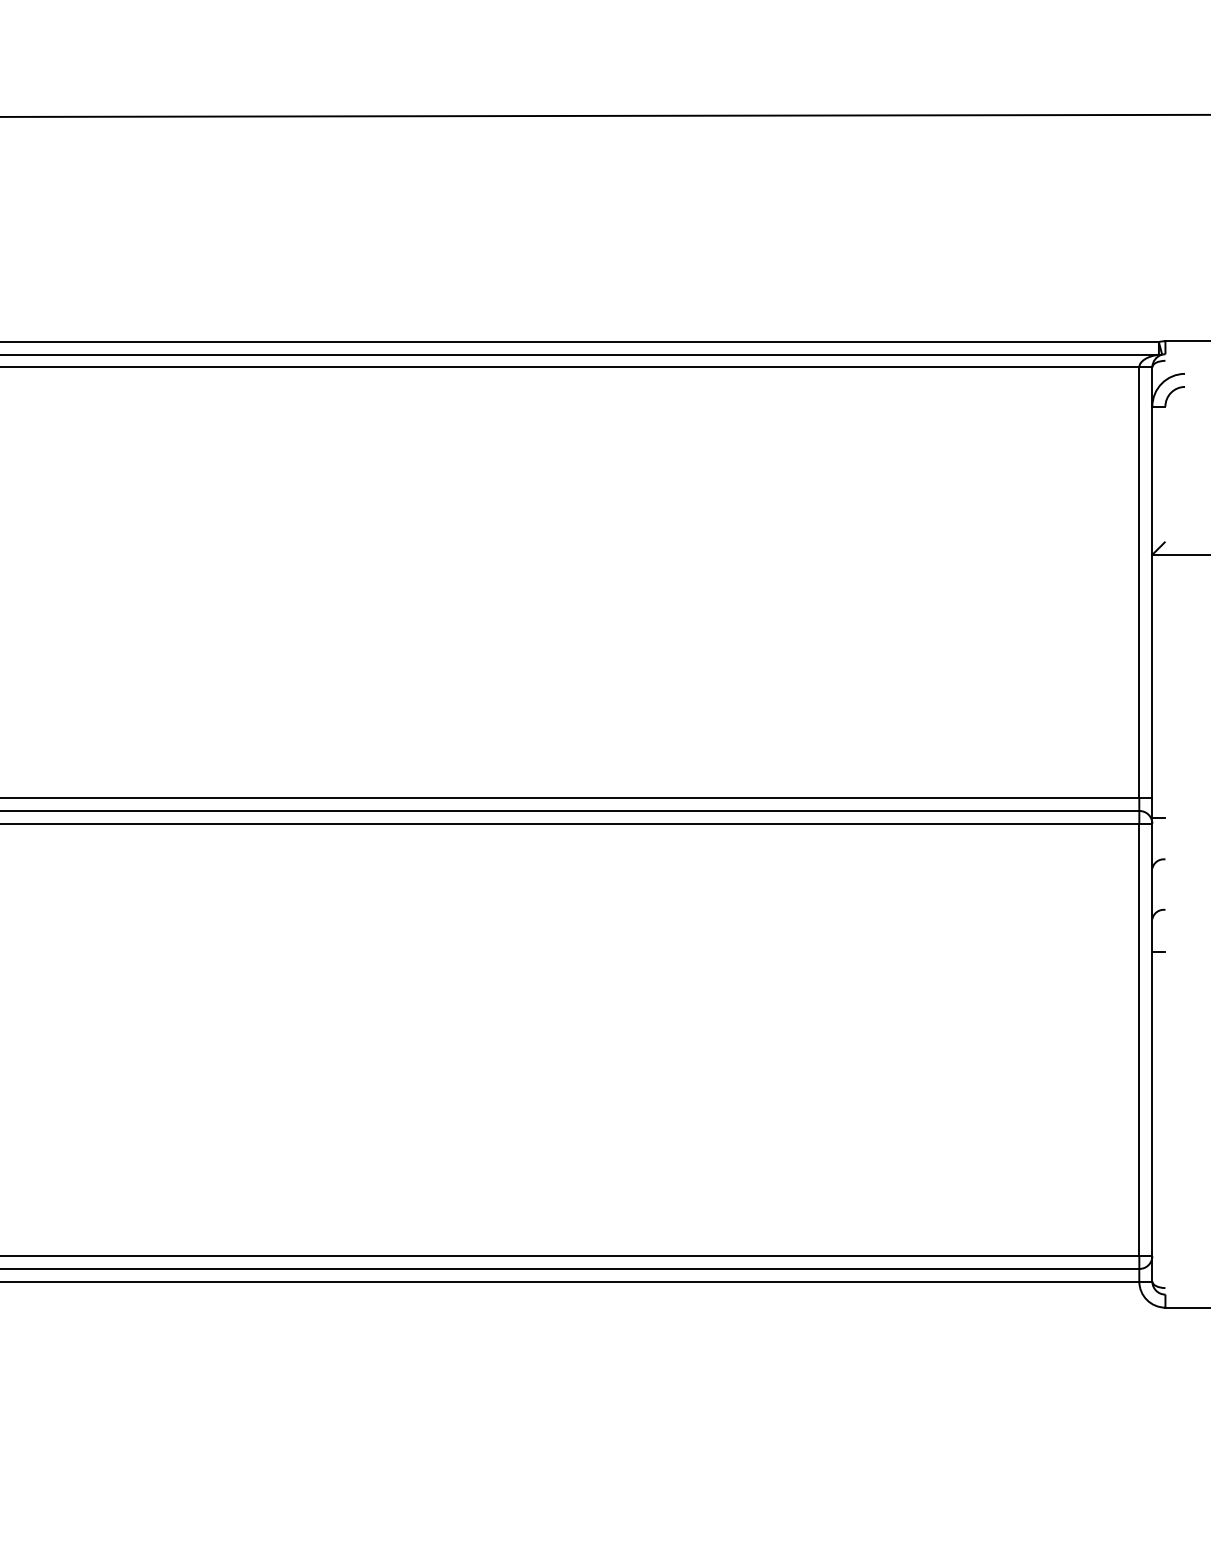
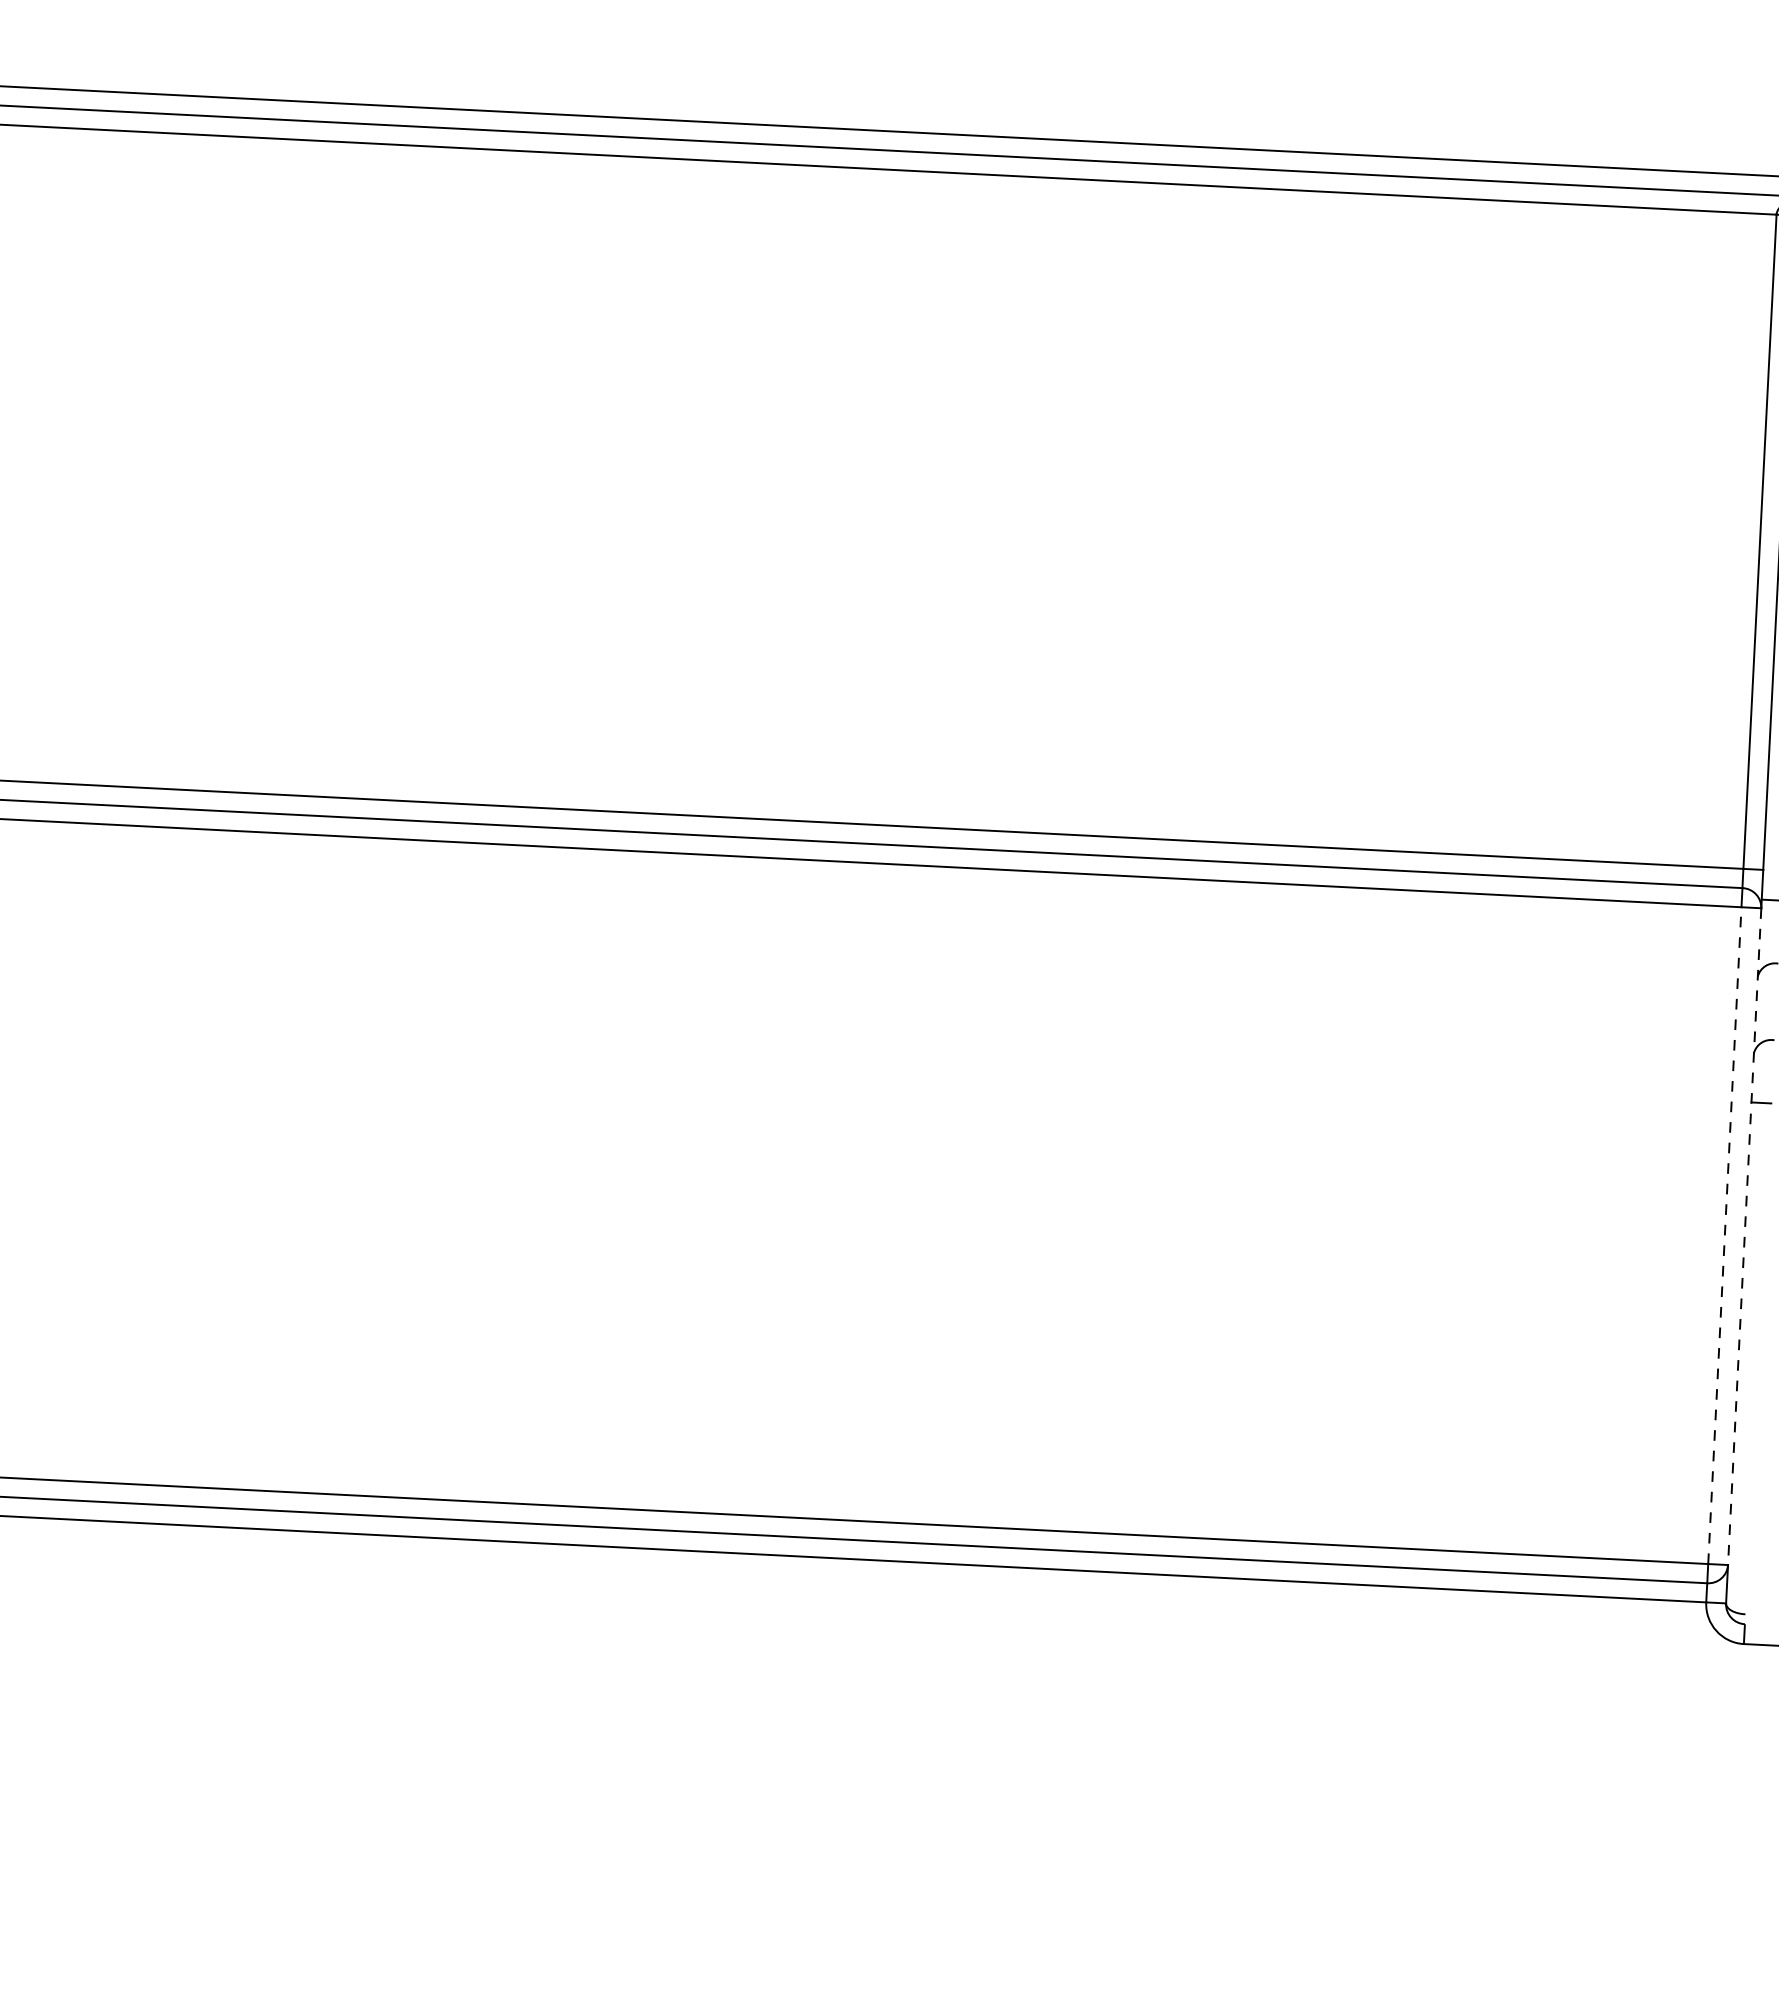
line: (1139, 1039) -> (1725, 1235), solid -> dashed
line: (1152, 1040) -> (1744, 1237), solid -> dashed

